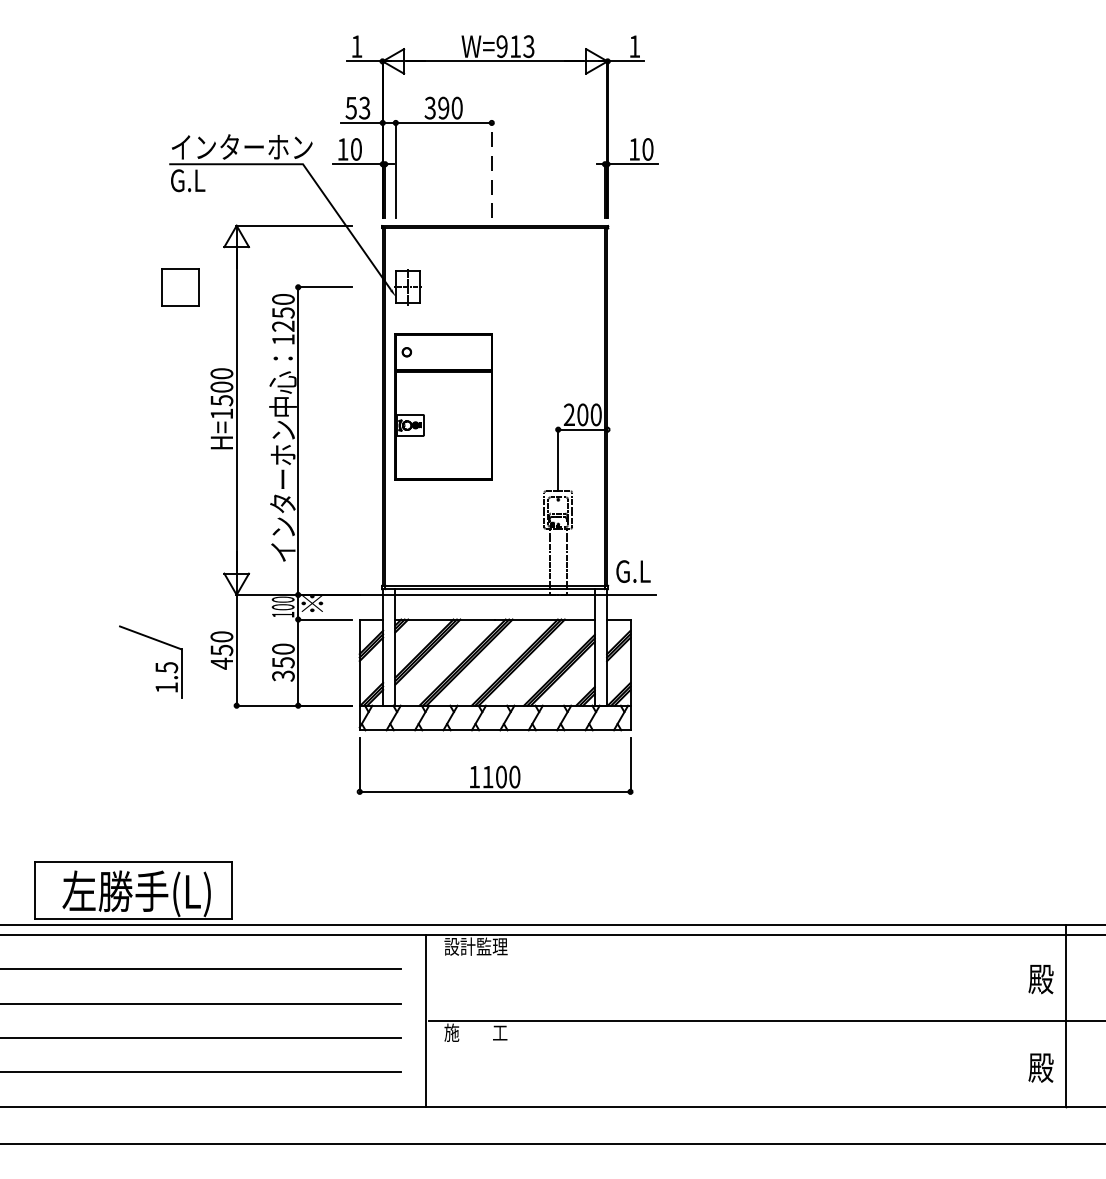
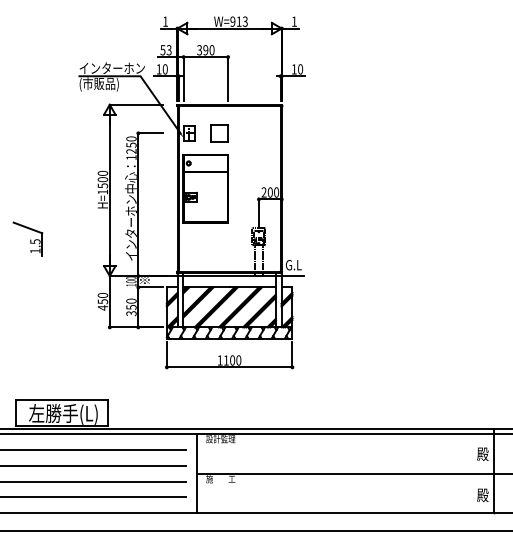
line: (492, 169) -> (228, 78), dashed -> solid
text: (212, 181) -> (98, 84), G.L -> (市販品)
part: (179, 287) -> (219, 133), moved
part: (149, 660) -> (27, 238), moved

